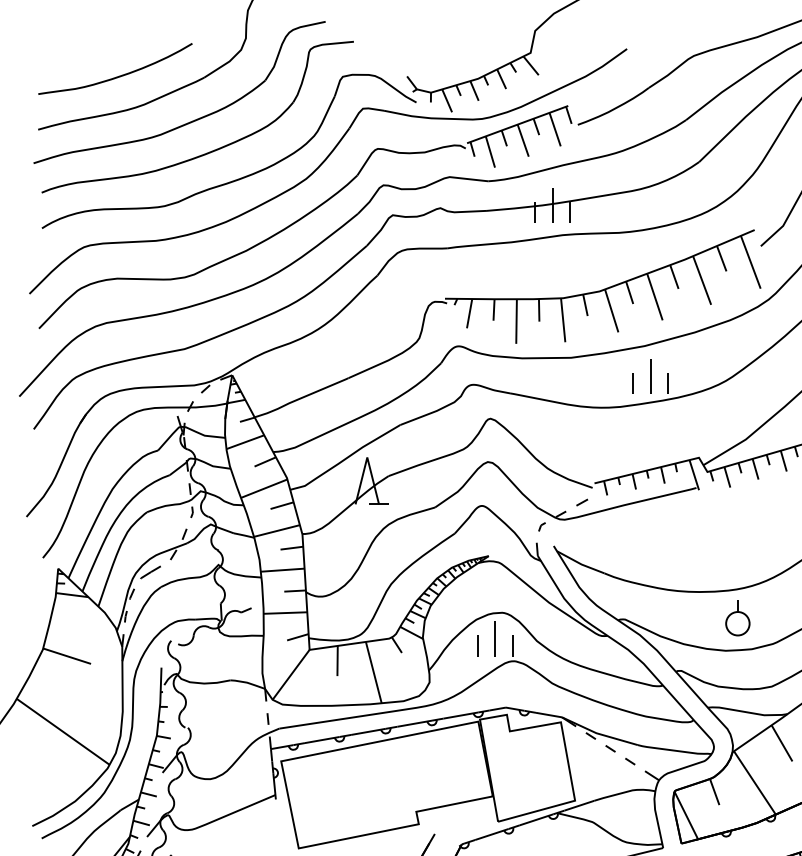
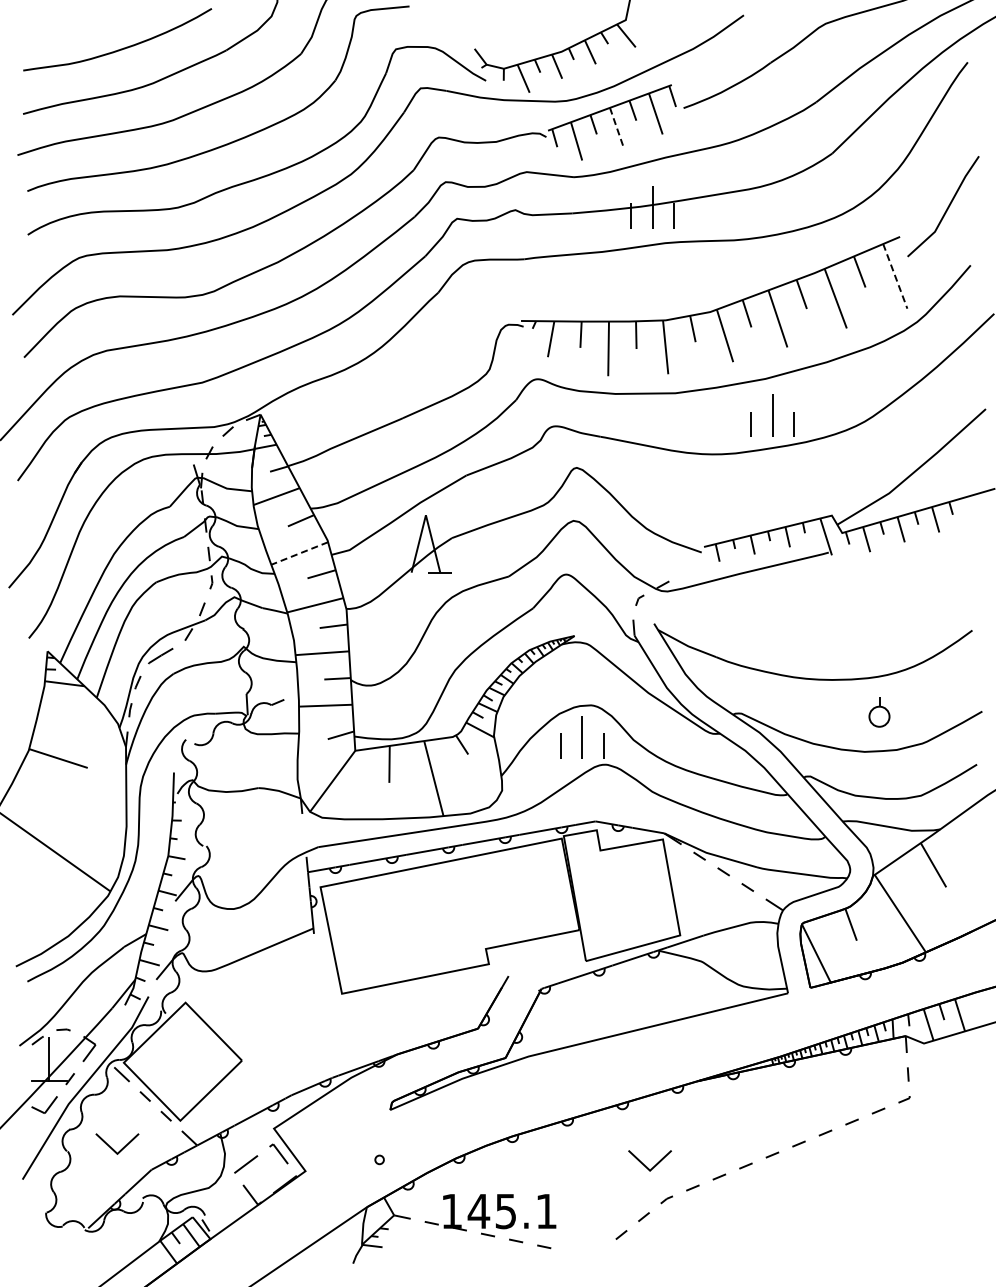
line: (523, 140) -> (616, 127), solid -> dashed
line: (750, 262) -> (895, 276), solid -> dashed
line: (264, 488) -> (299, 553), solid -> dashed
line: (581, 502) -> (688, 570), removed
part: (737, 617) -> (879, 711), size x0.7
line: (267, 719) -> (303, 835), removed

